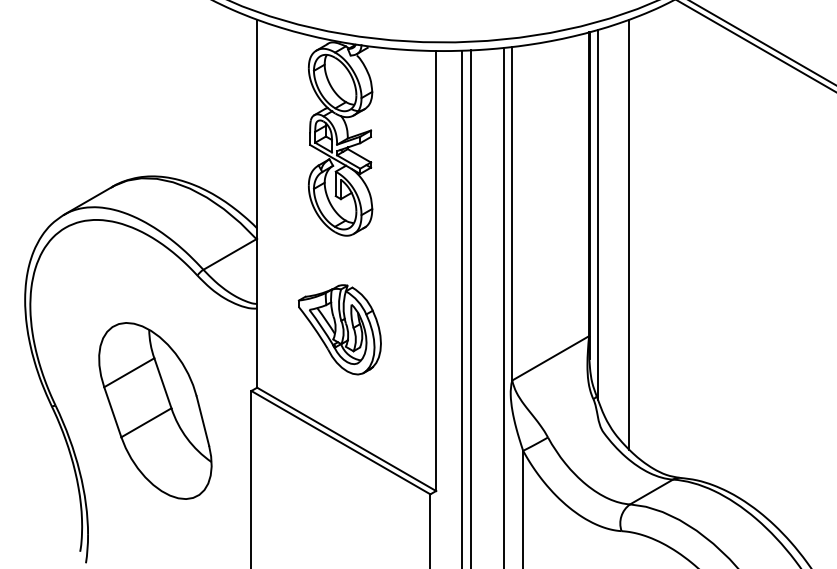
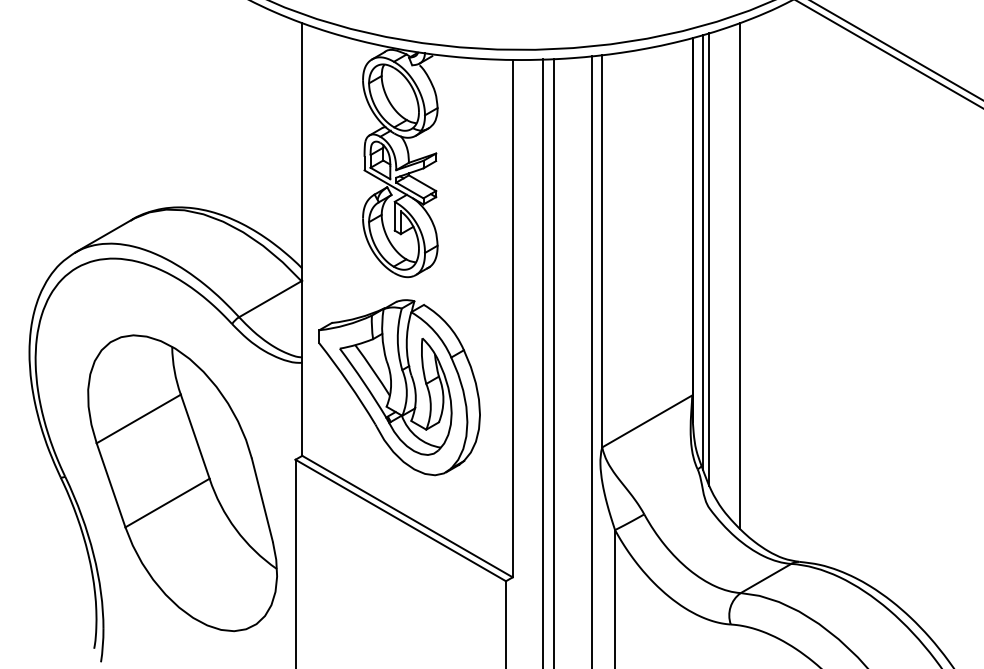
line: (603, 220) -> (709, 259), added
part: (339, 329) -> (399, 387), size x1.67
part: (155, 410) -> (182, 482), size x1.43

